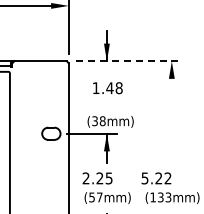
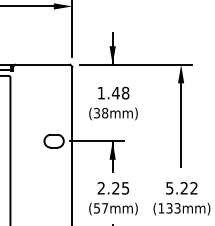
line: (129, 61) -> (136, 65), dashed -> solid
line: (171, 115) -> (180, 121), added
text: (110, 121) -> (113, 113), moved
text: (97, 178) -> (113, 188), moved
text: (156, 178) -> (181, 188), moved

